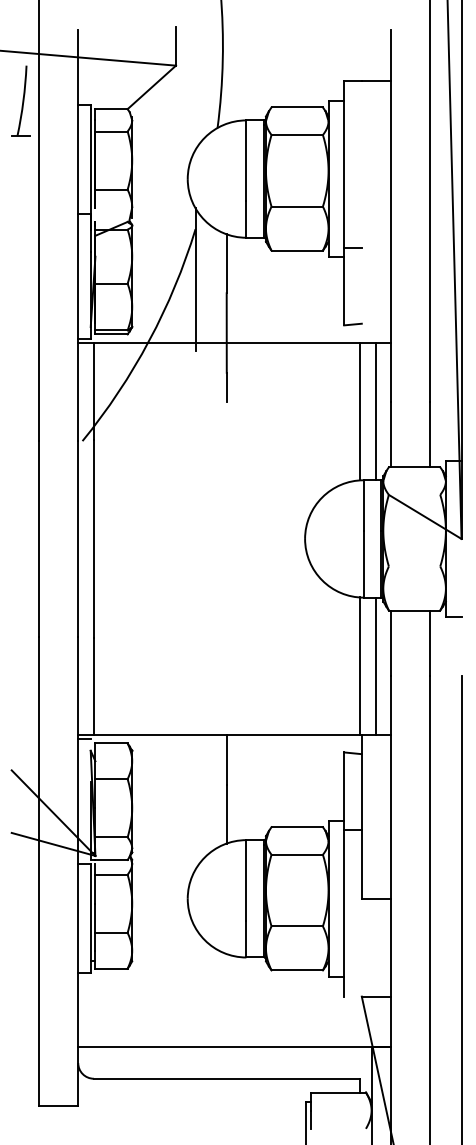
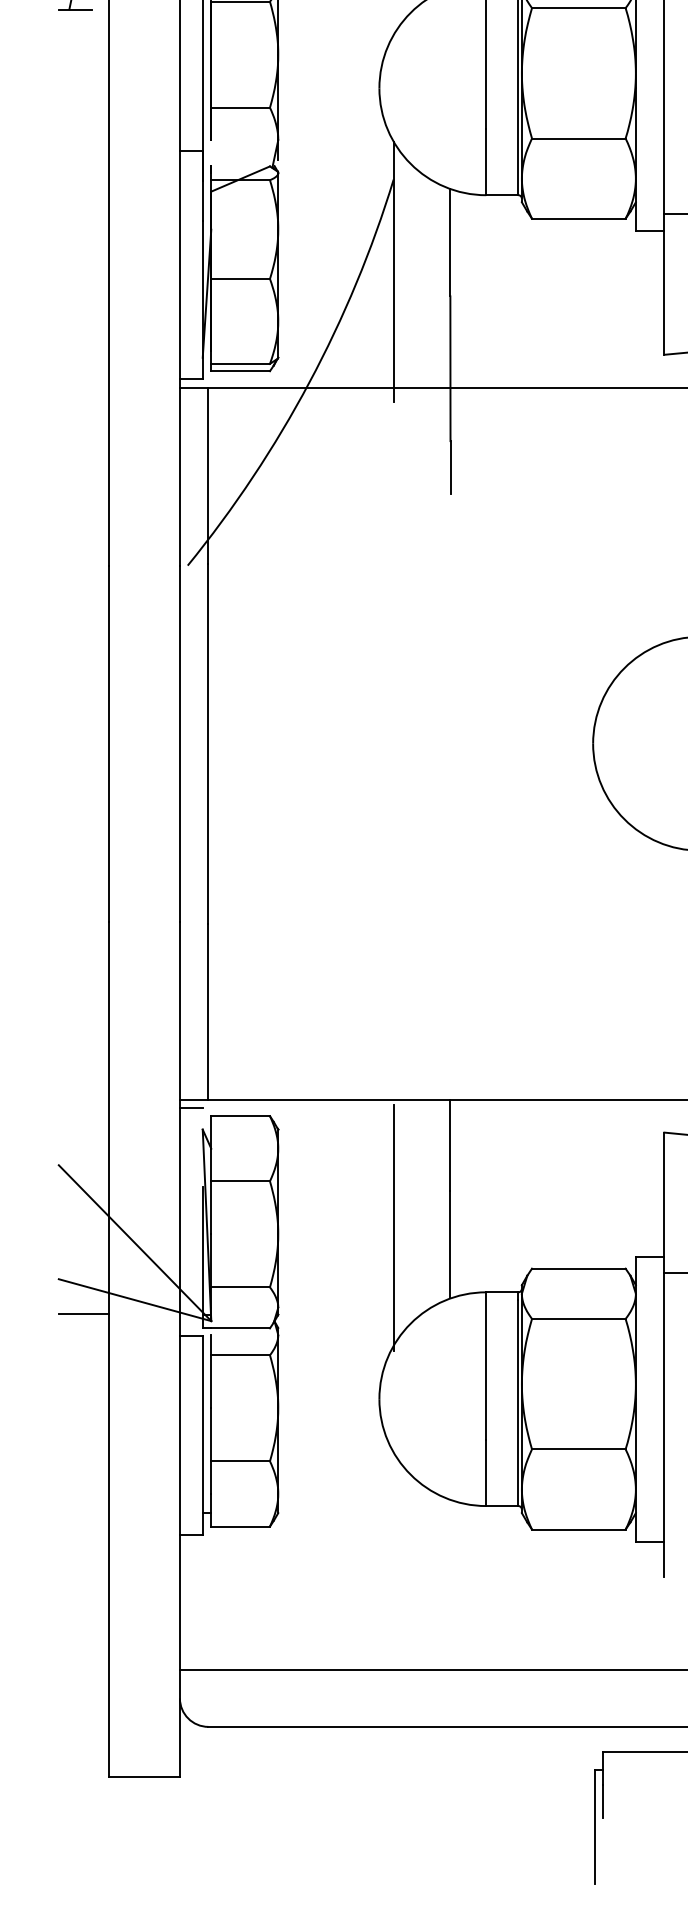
line: (195, 804) -> (393, 1227), added
line: (25, 851) -> (83, 1313), added

